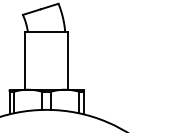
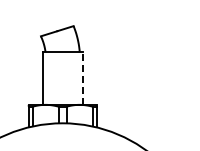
line: (68, 60) -> (82, 78), solid -> dashed

